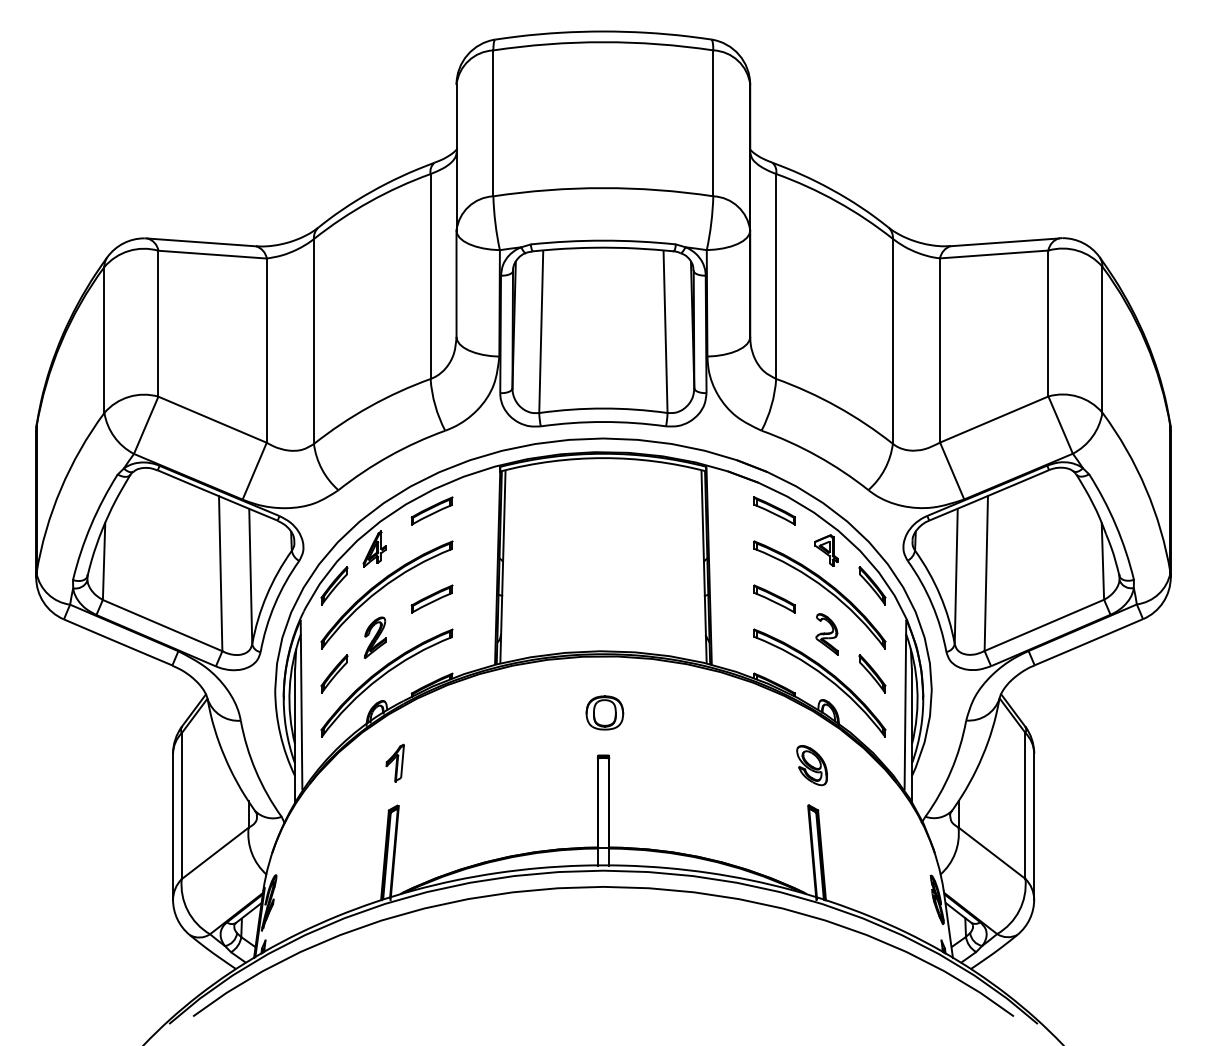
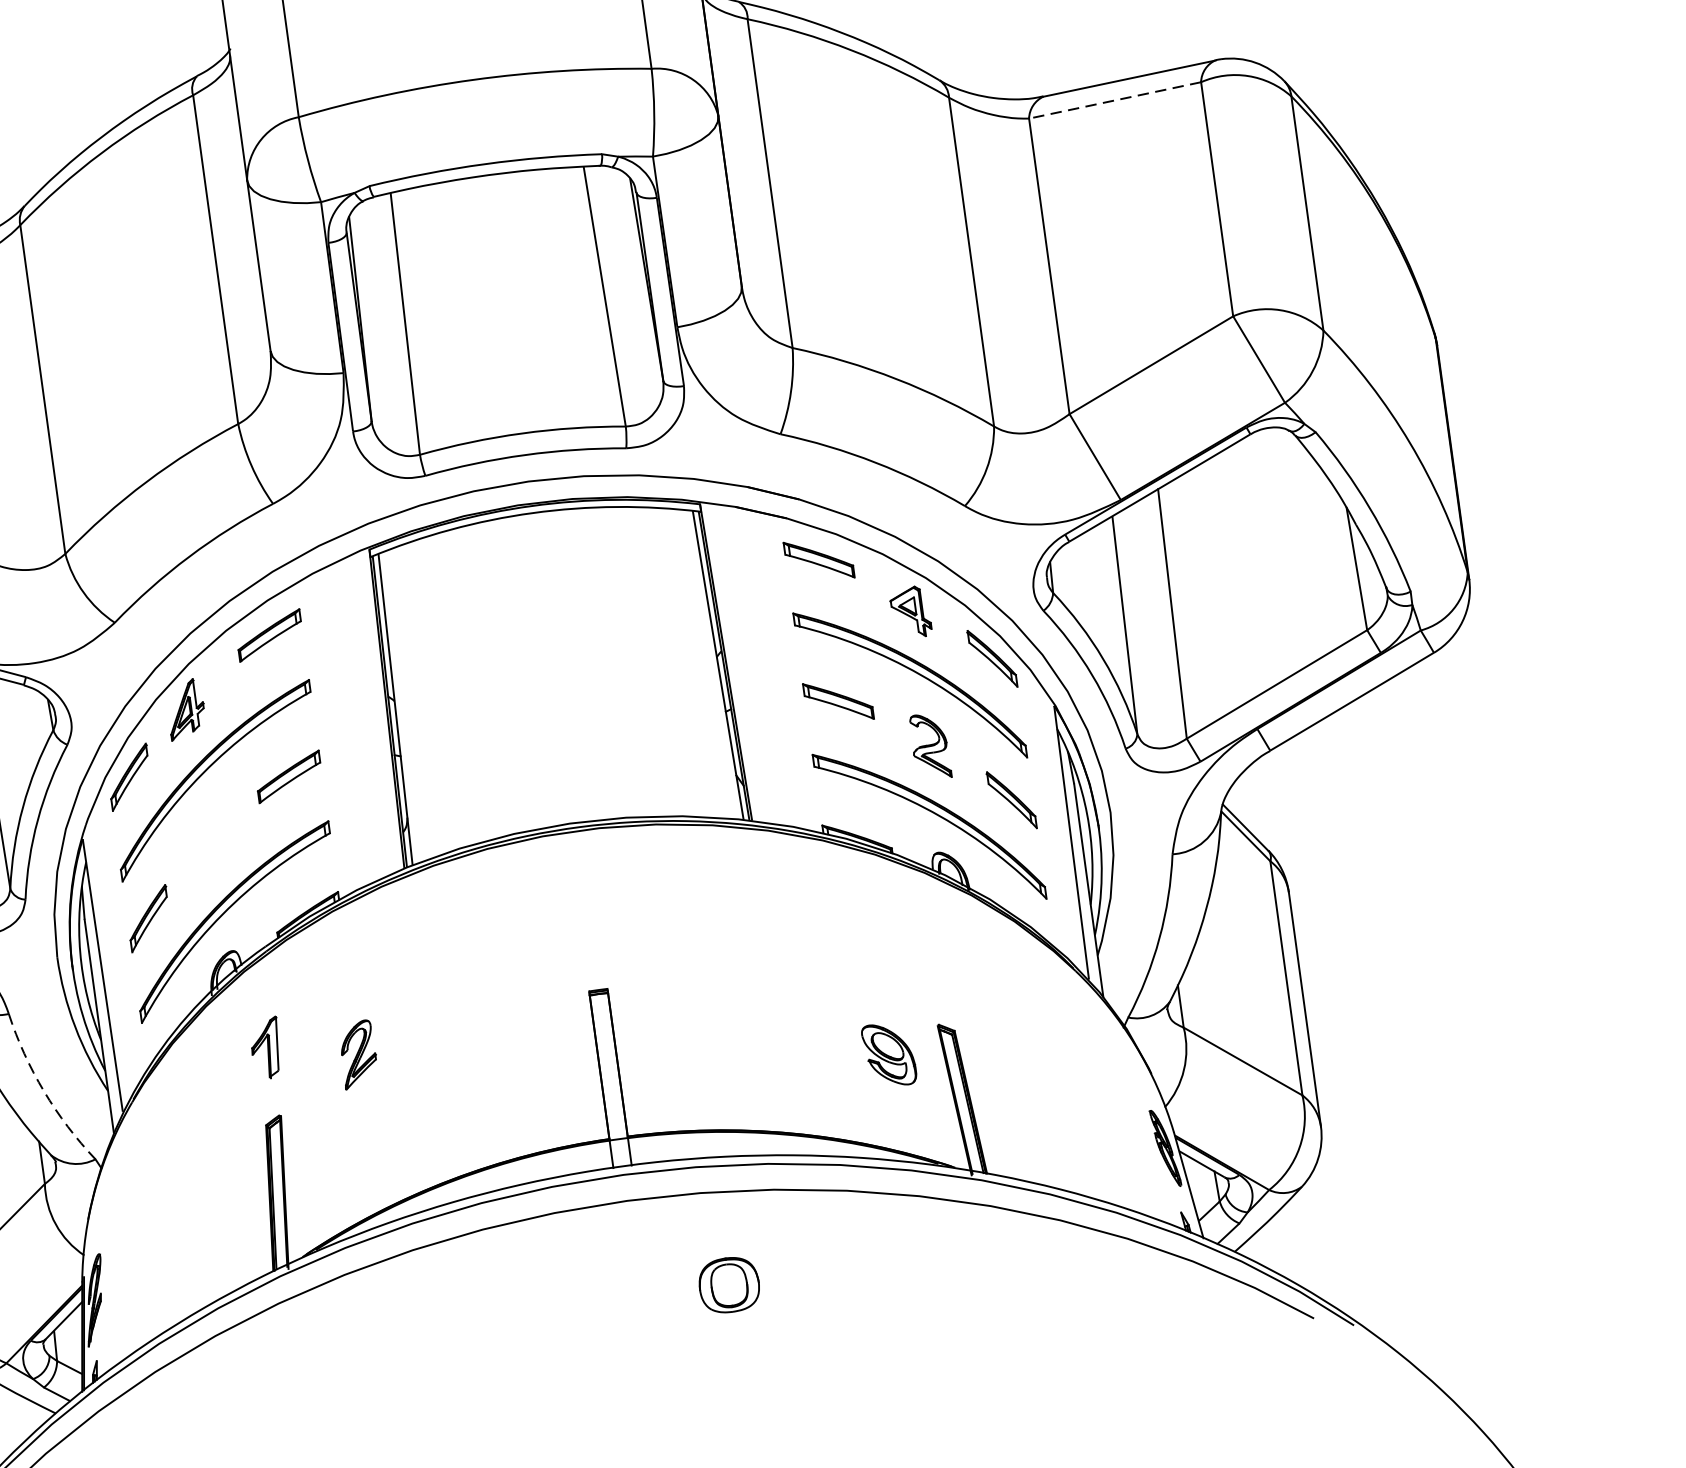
line: (993, 254) -> (1113, 100), solid -> dashed
part: (375, 637) -> (358, 1053), moved
part: (604, 712) -> (728, 1284), moved
part: (812, 765) -> (889, 1054), moved
arc: (255, 771) -> (43, 1092), solid -> dashed

